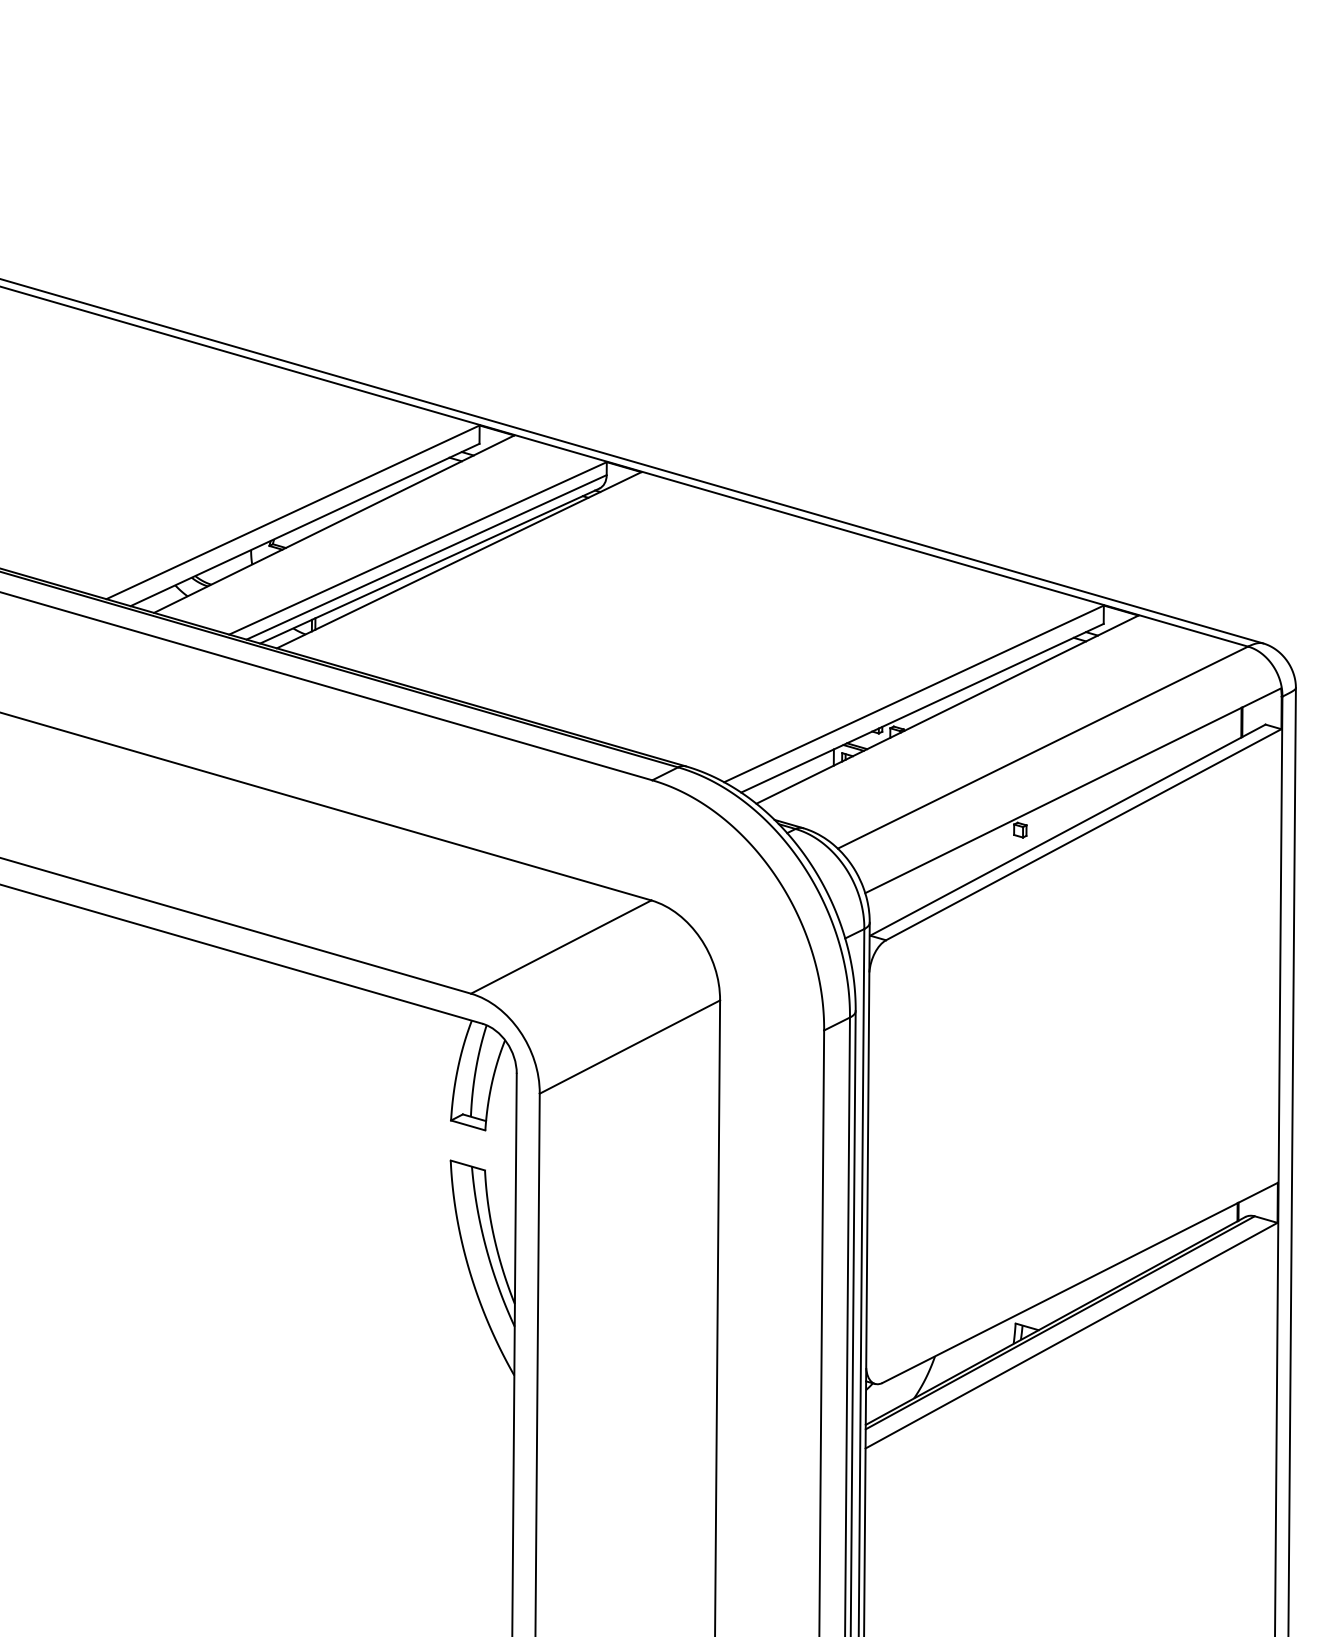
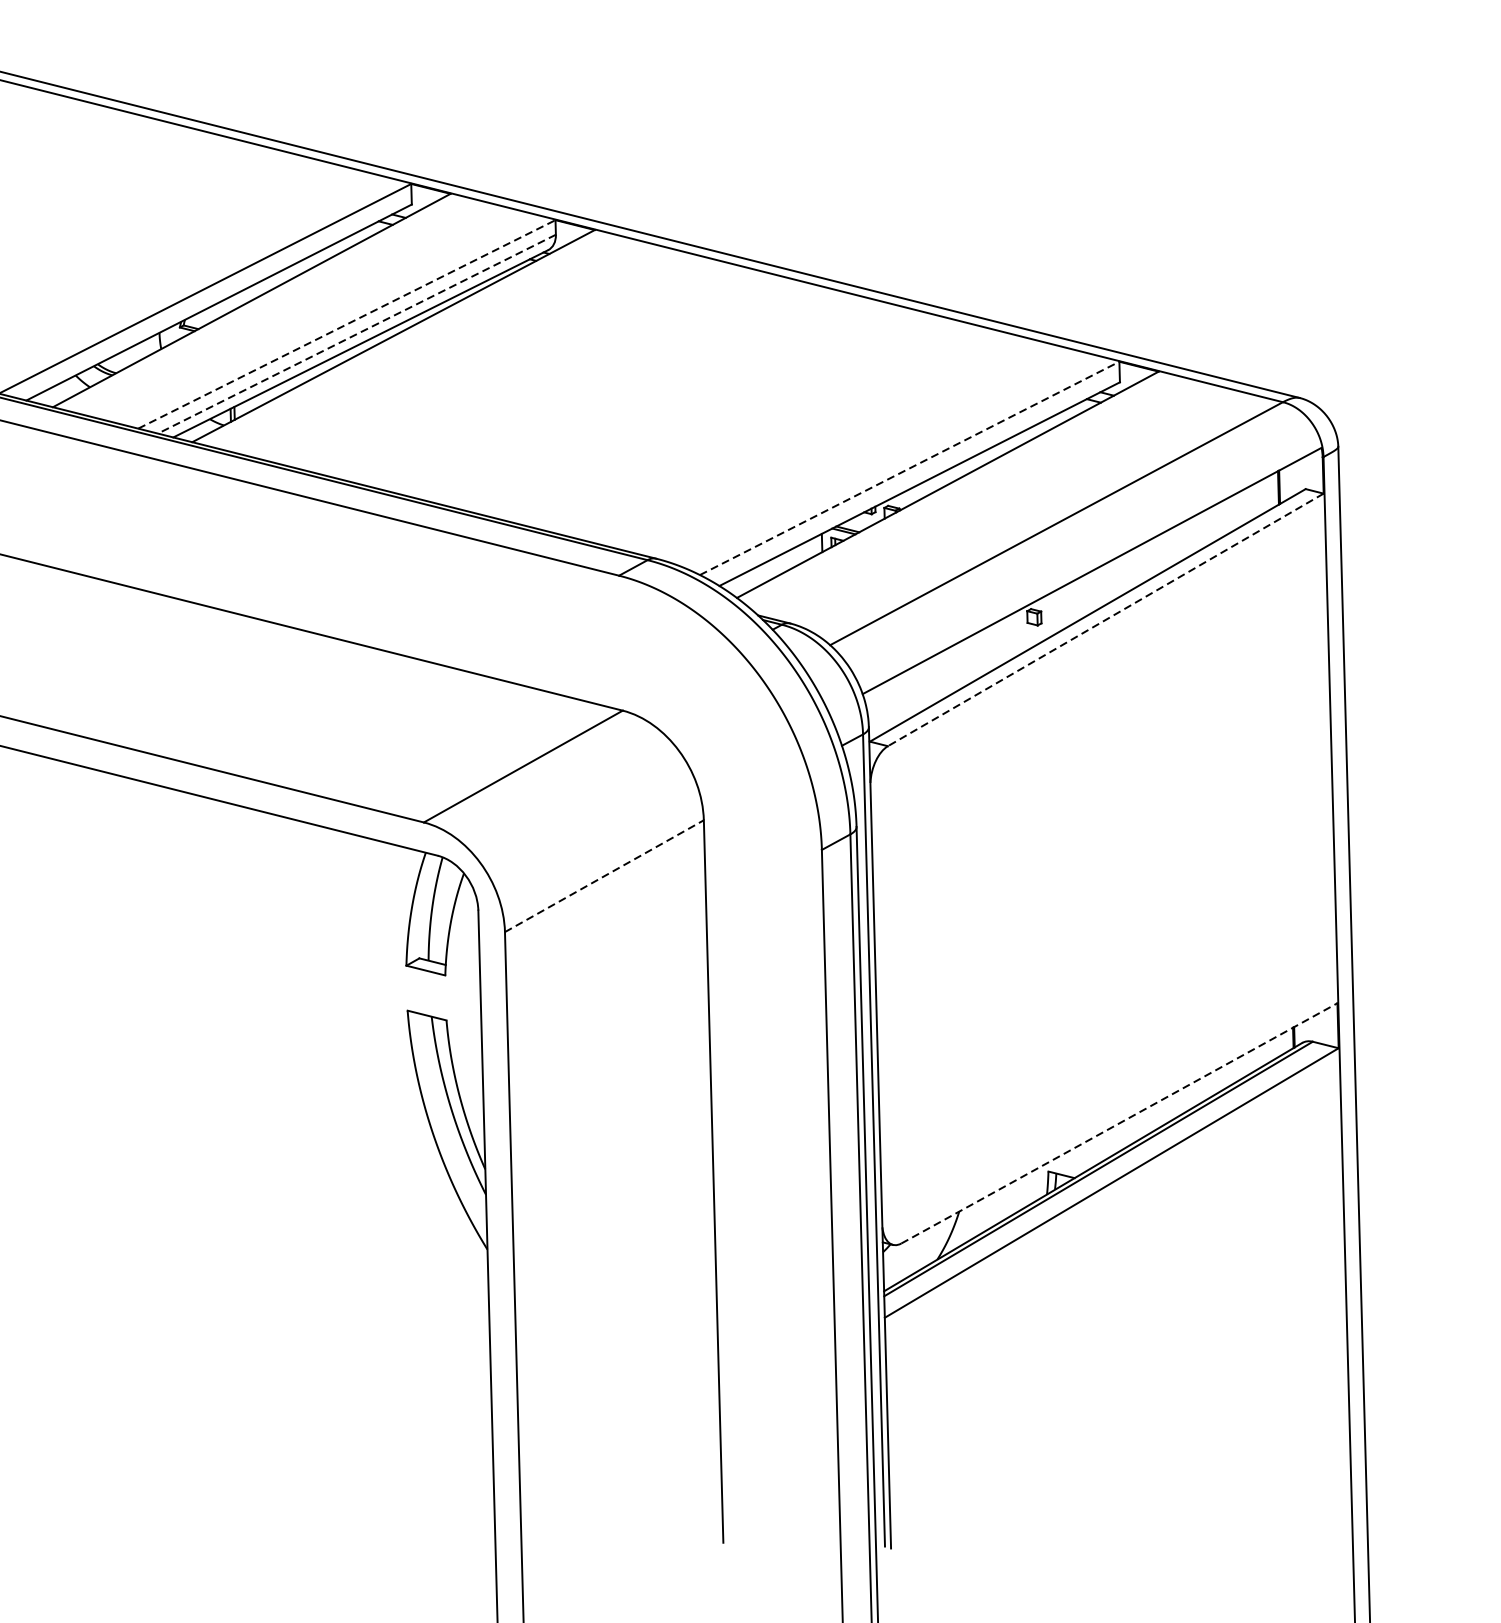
line: (418, 548) -> (347, 324), solid -> dashed
line: (426, 557) -> (356, 334), solid -> dashed
line: (914, 693) -> (910, 467), solid -> dashed
line: (1083, 834) -> (1105, 619), solid -> dashed
line: (629, 1047) -> (603, 876), solid -> dashed
line: (1080, 1282) -> (1119, 1122), solid -> dashed

